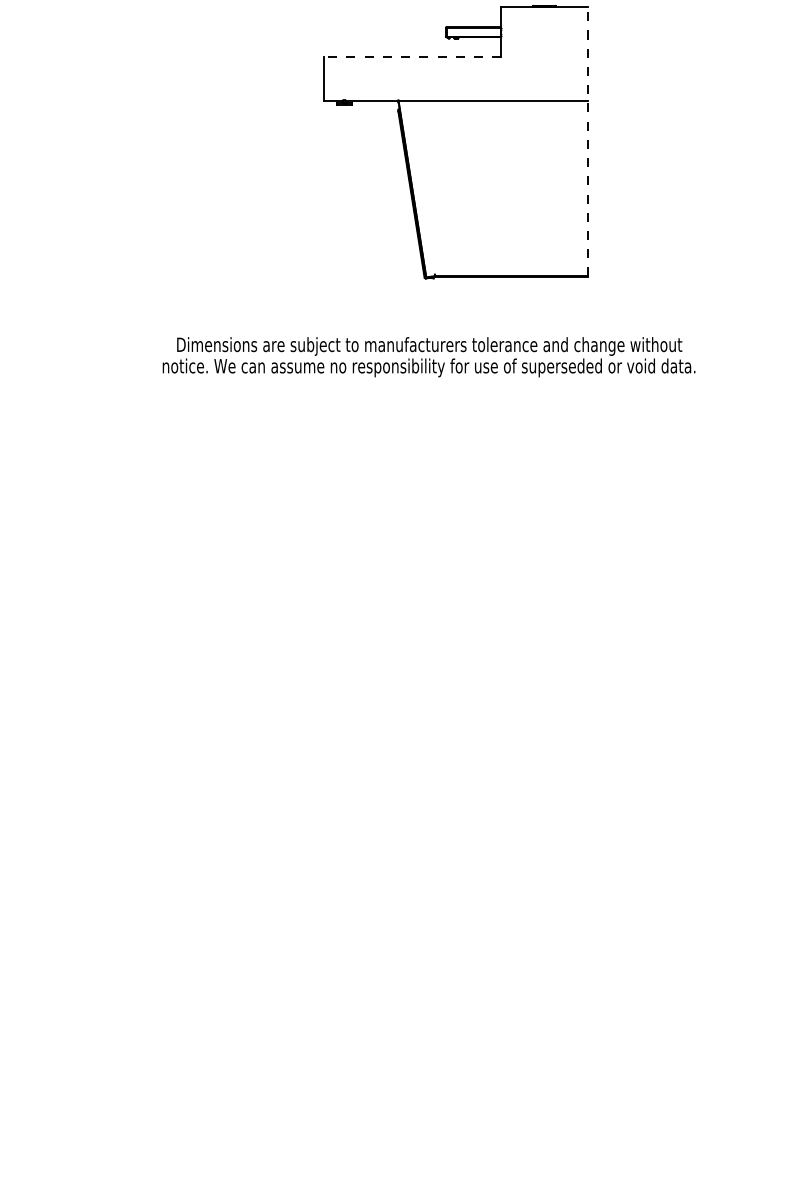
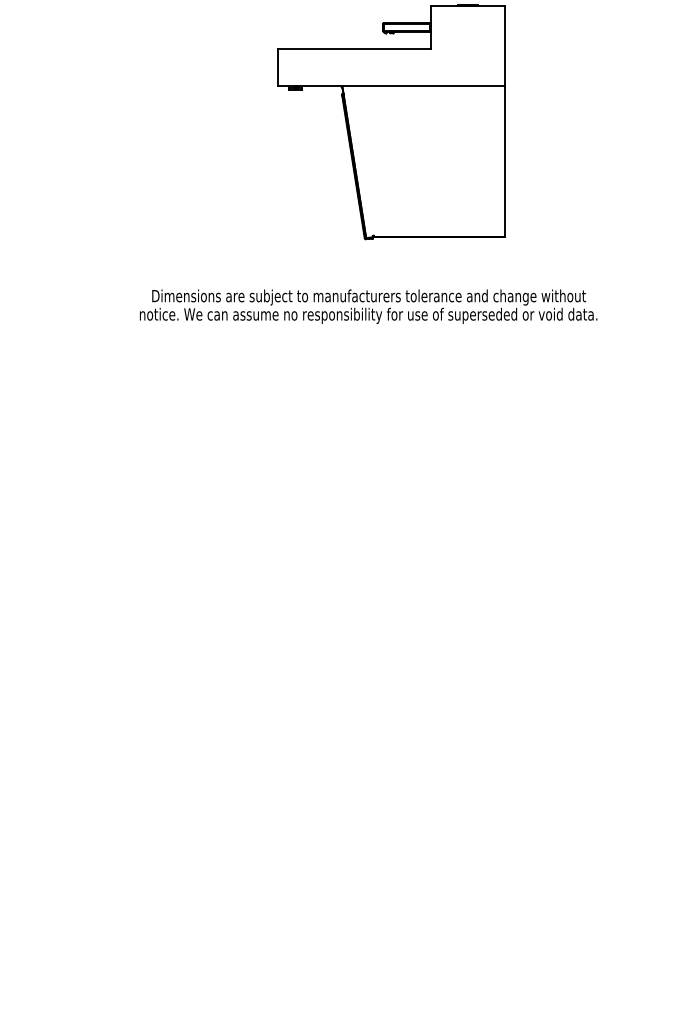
line: (411, 57) -> (353, 49), dashed -> solid
line: (588, 141) -> (505, 121), dashed -> solid

